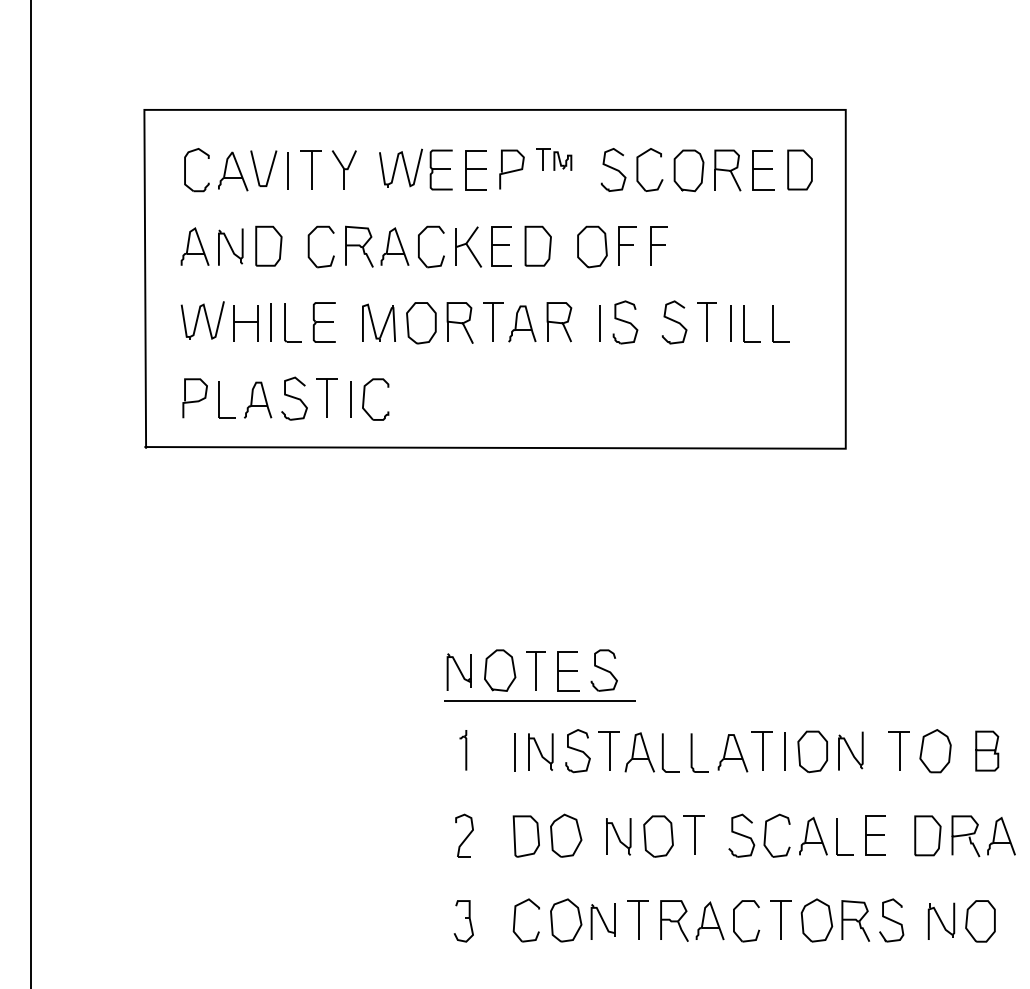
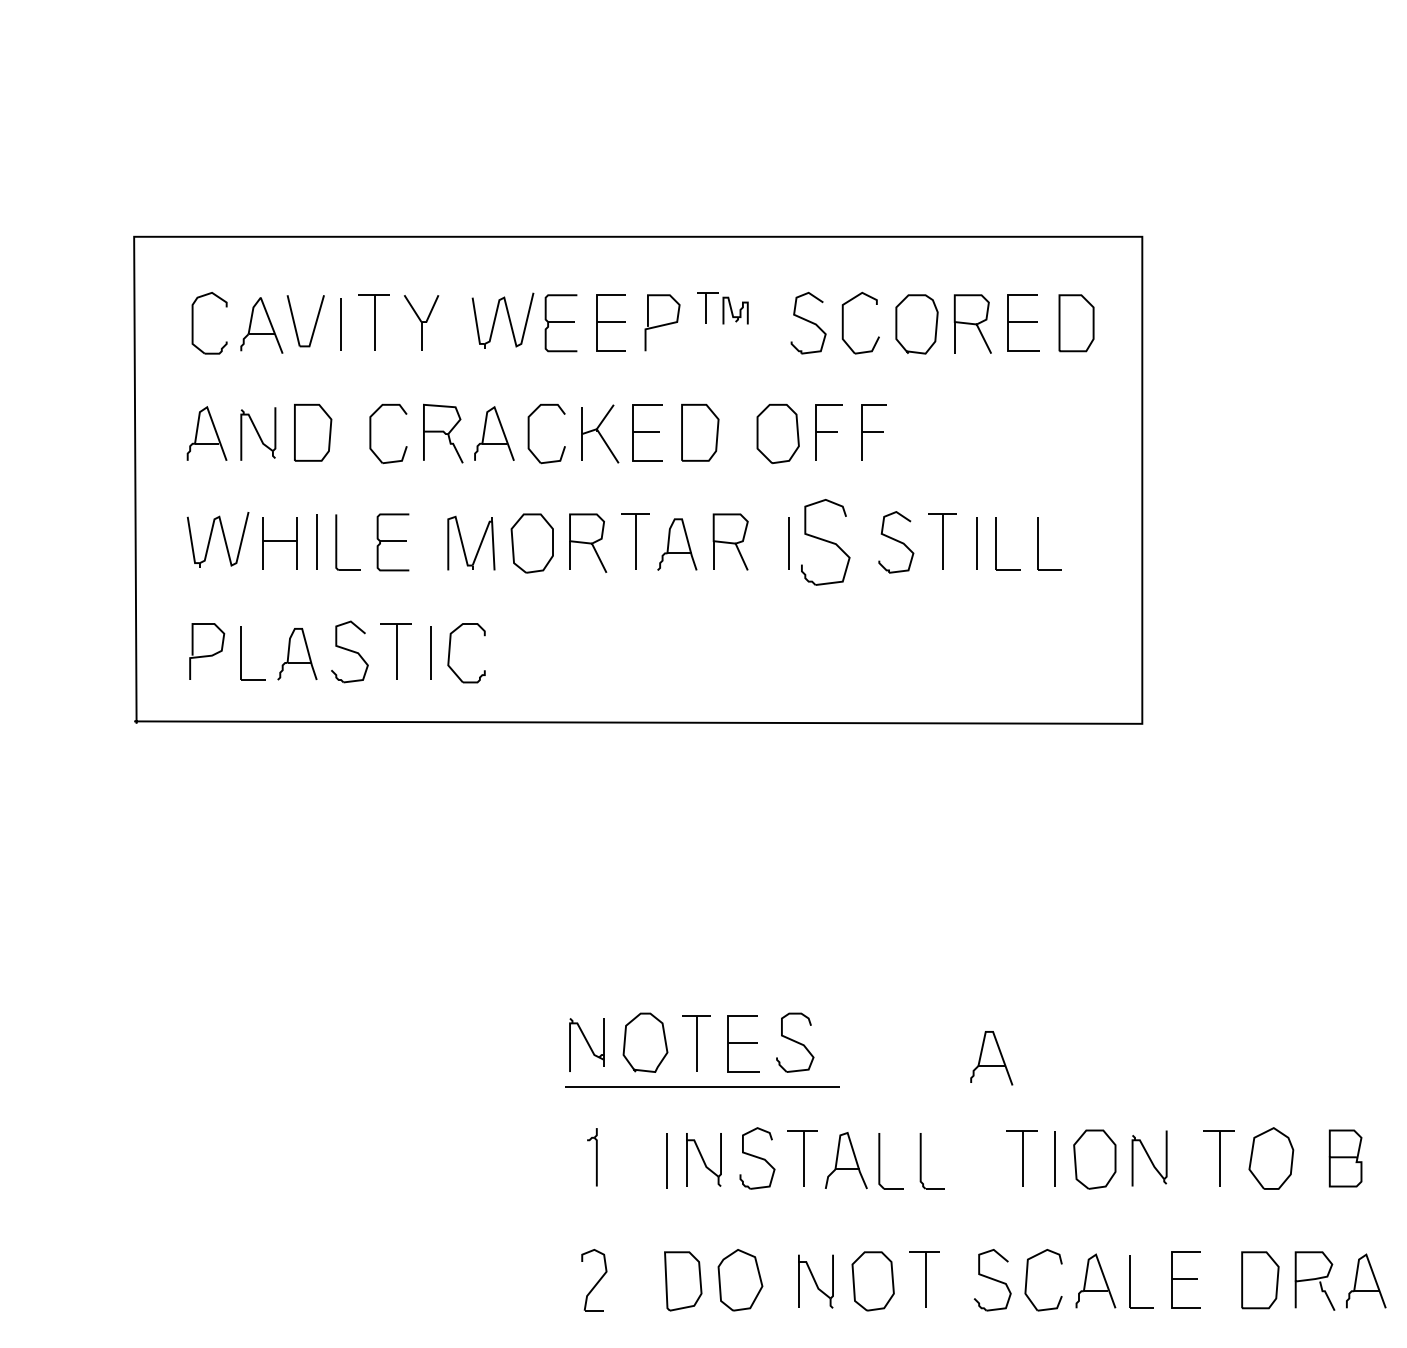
part: (625, 322) -> (825, 542), size x1.4
part: (732, 753) -> (990, 1058), moved

